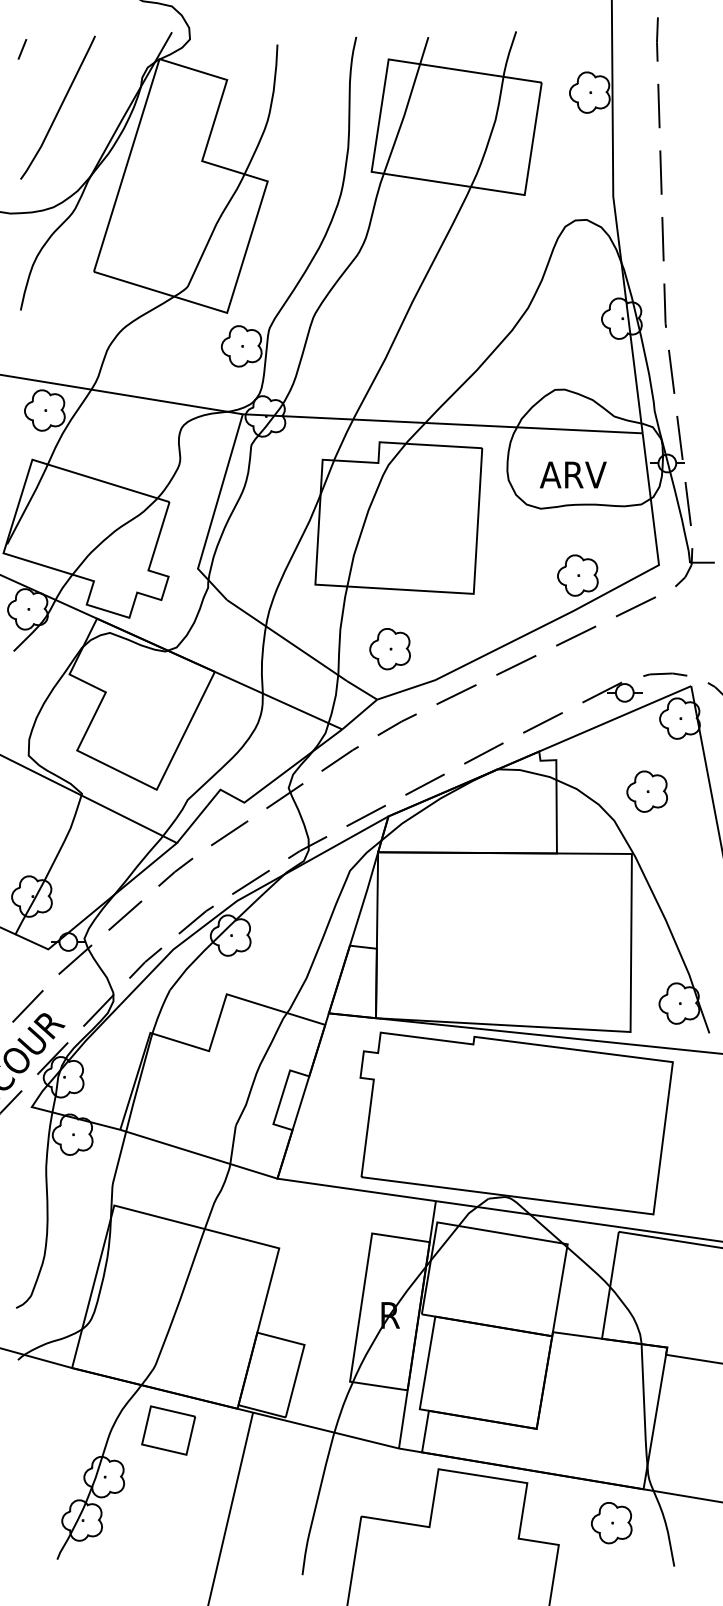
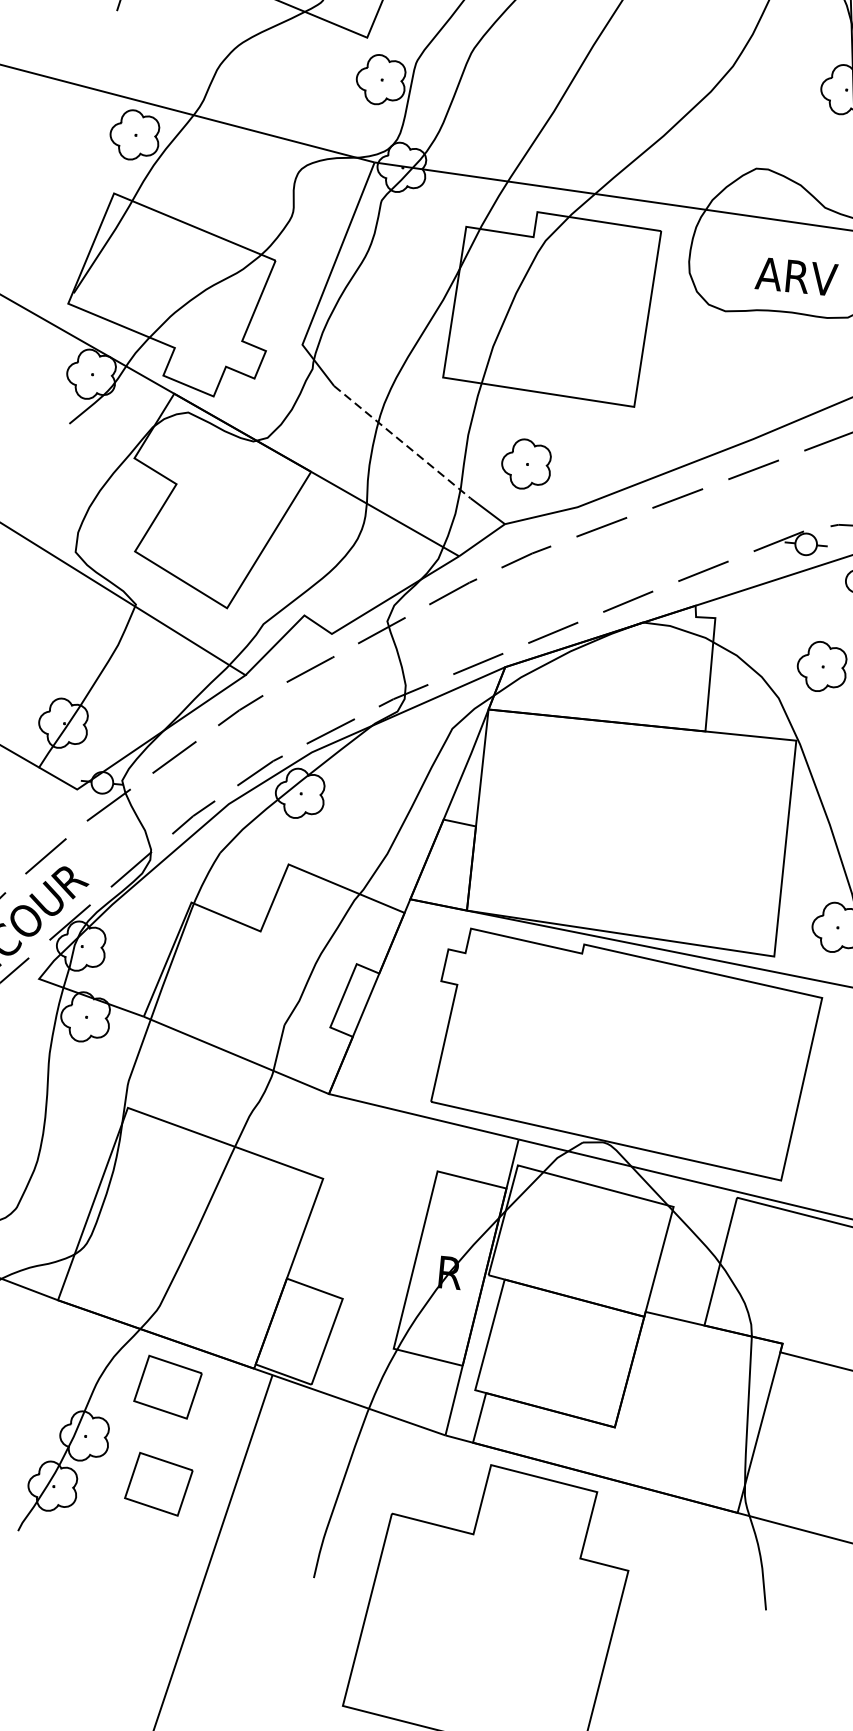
text: (573, 474) -> (796, 276), moved
part: (577, 575) -> (762, 396), removed
line: (287, 640) -> (402, 442), solid -> dashed
part: (168, 1510) -> (158, 1484), added
part: (611, 1523) -> (694, 1550), removed

